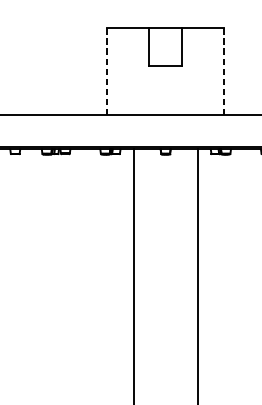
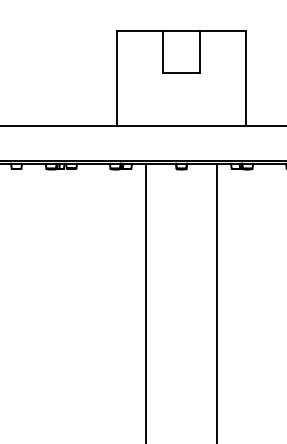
line: (107, 71) -> (117, 78), dashed -> solid
line: (224, 71) -> (245, 78), dashed -> solid

